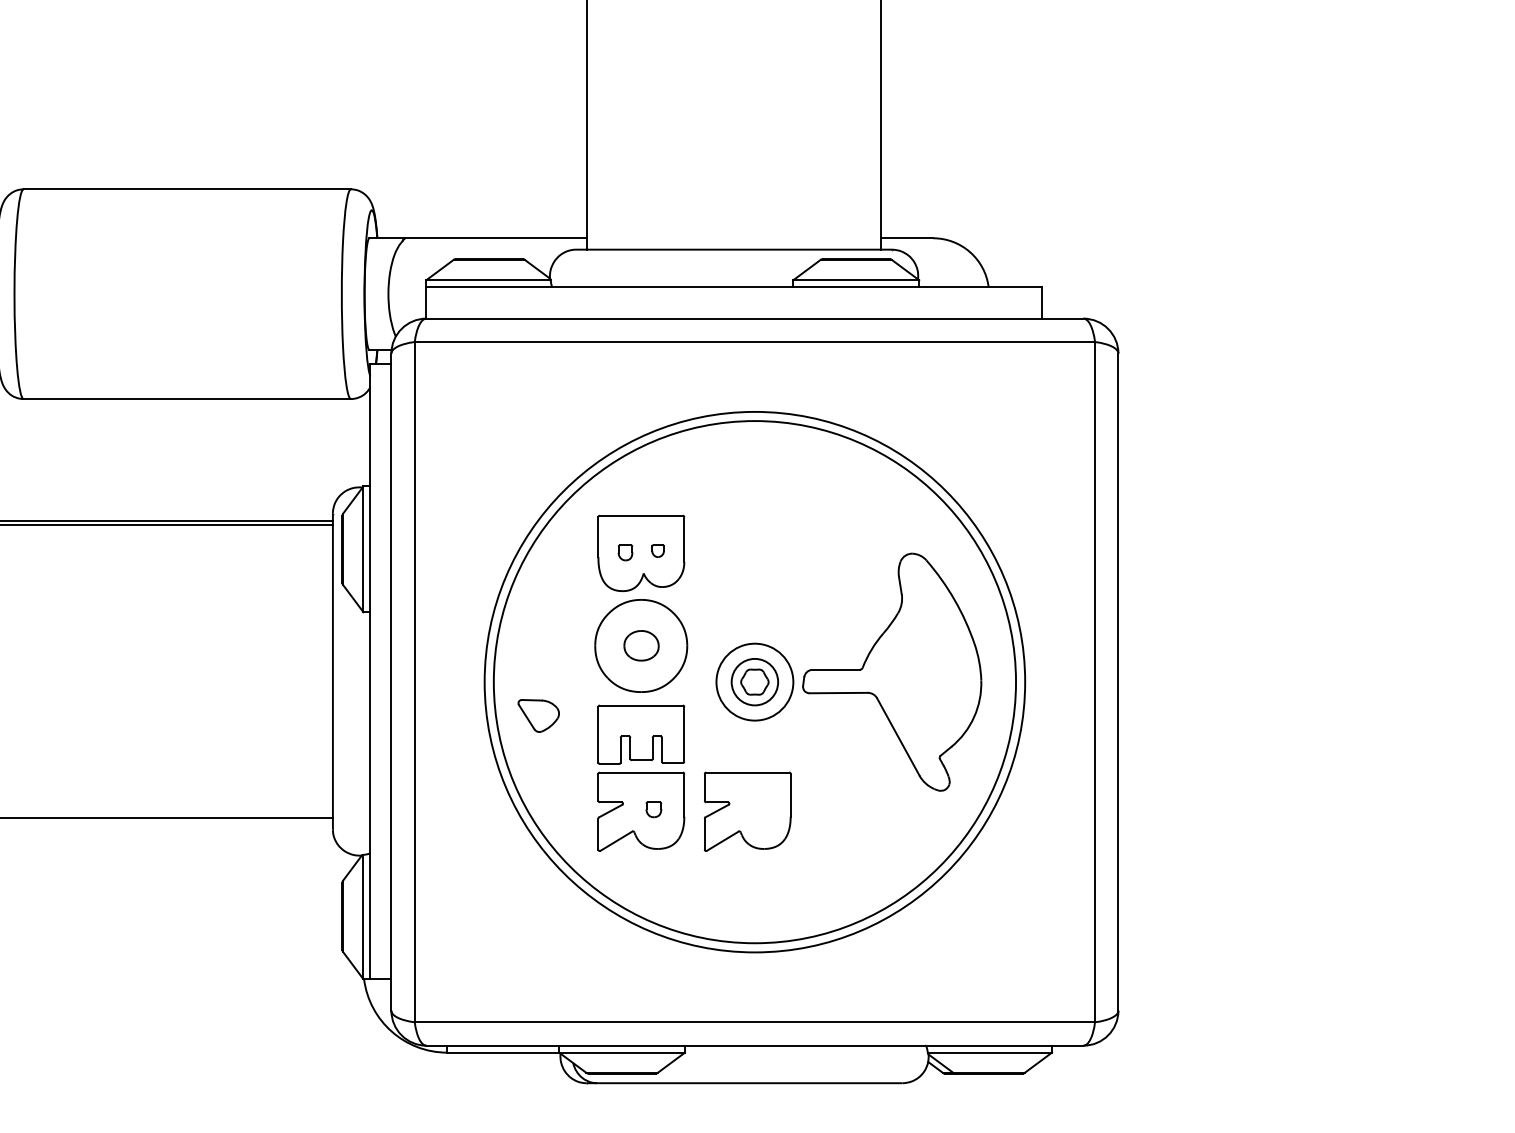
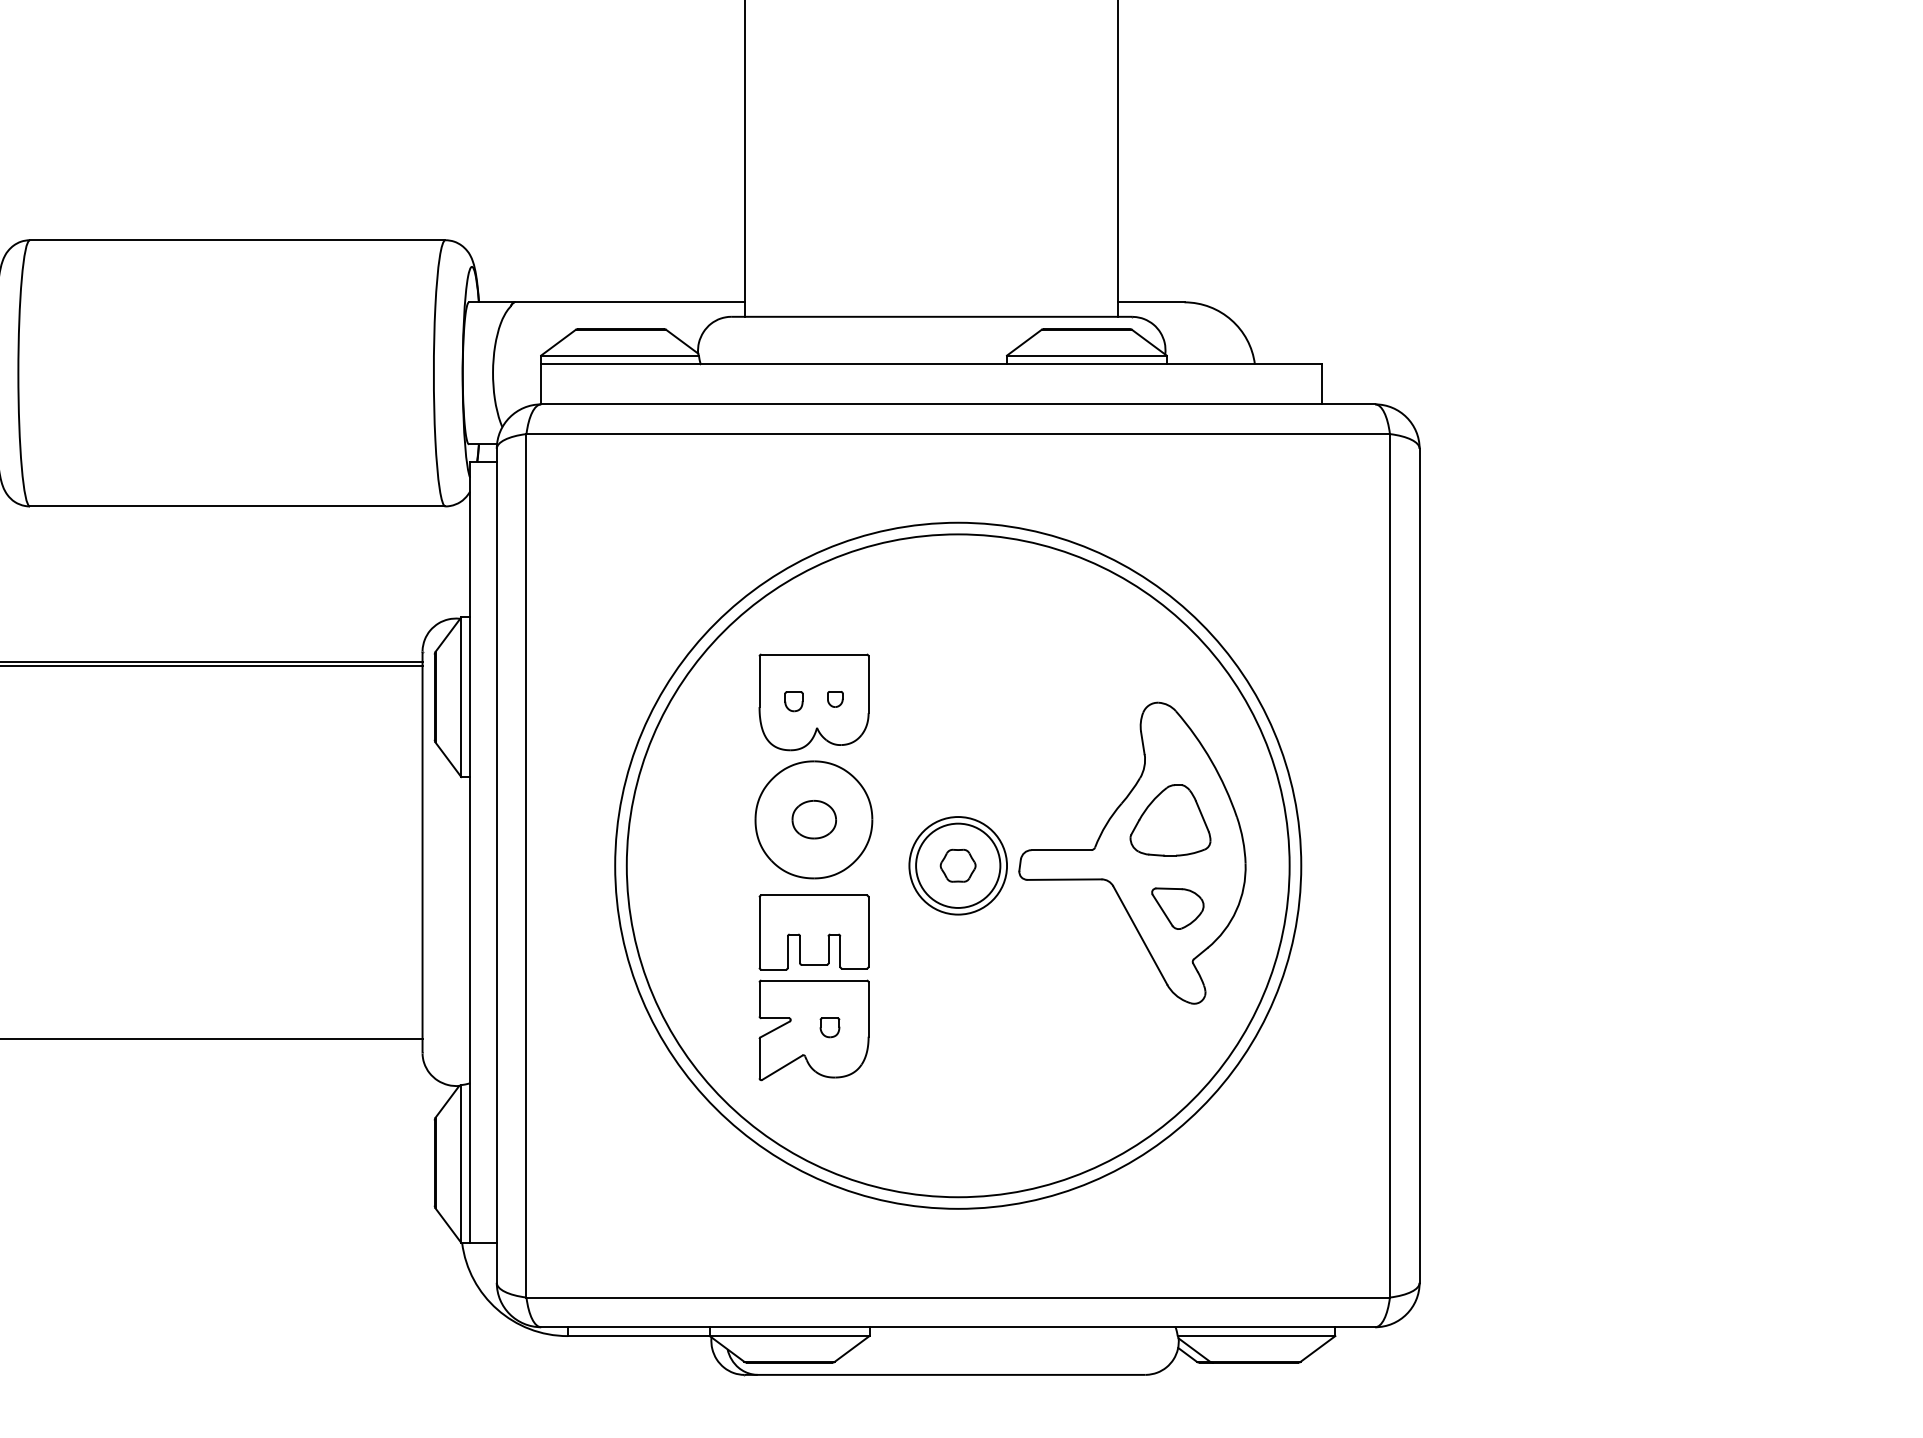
part: (922, 646) -> (1170, 820), added
circle: (755, 681) -> (958, 865), size x1.43
part: (538, 715) -> (1177, 908), moved
part: (747, 811) -> (948, 1030), removed

